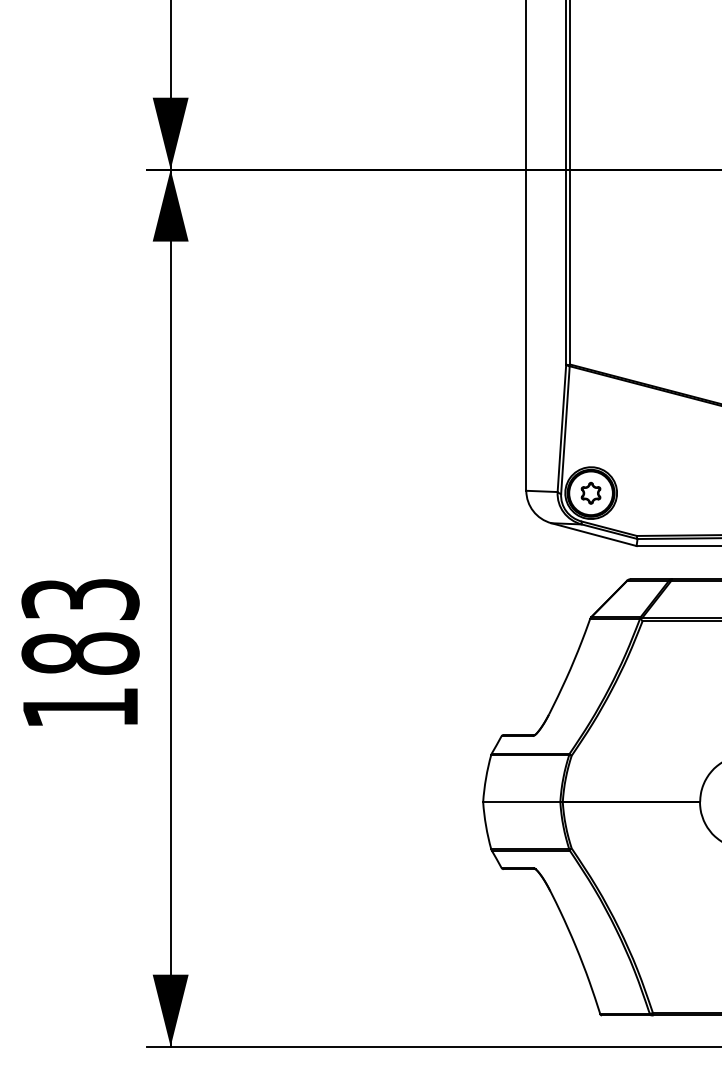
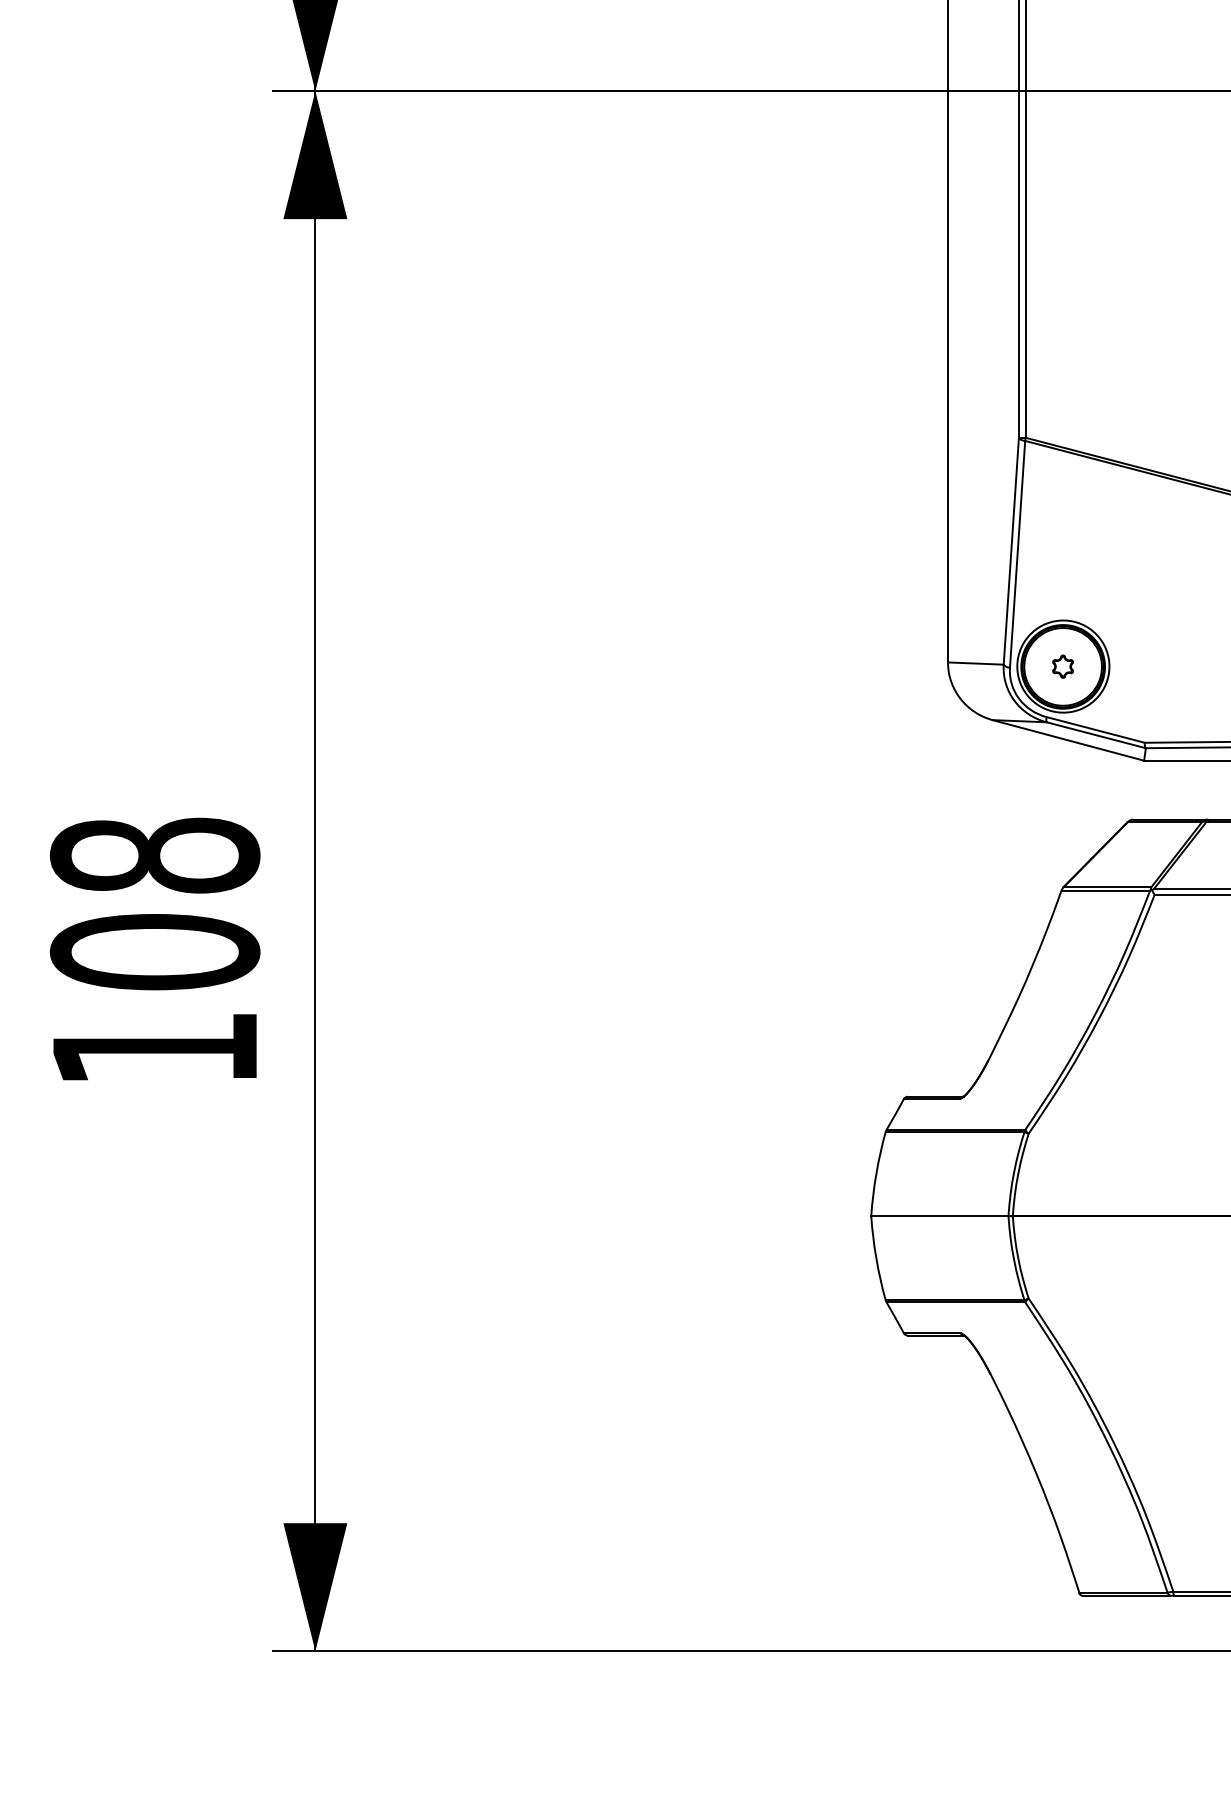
part: (590, 492) -> (1062, 665), size x0.6
text: (80, 626) -> (154, 903), 183 -> 108

